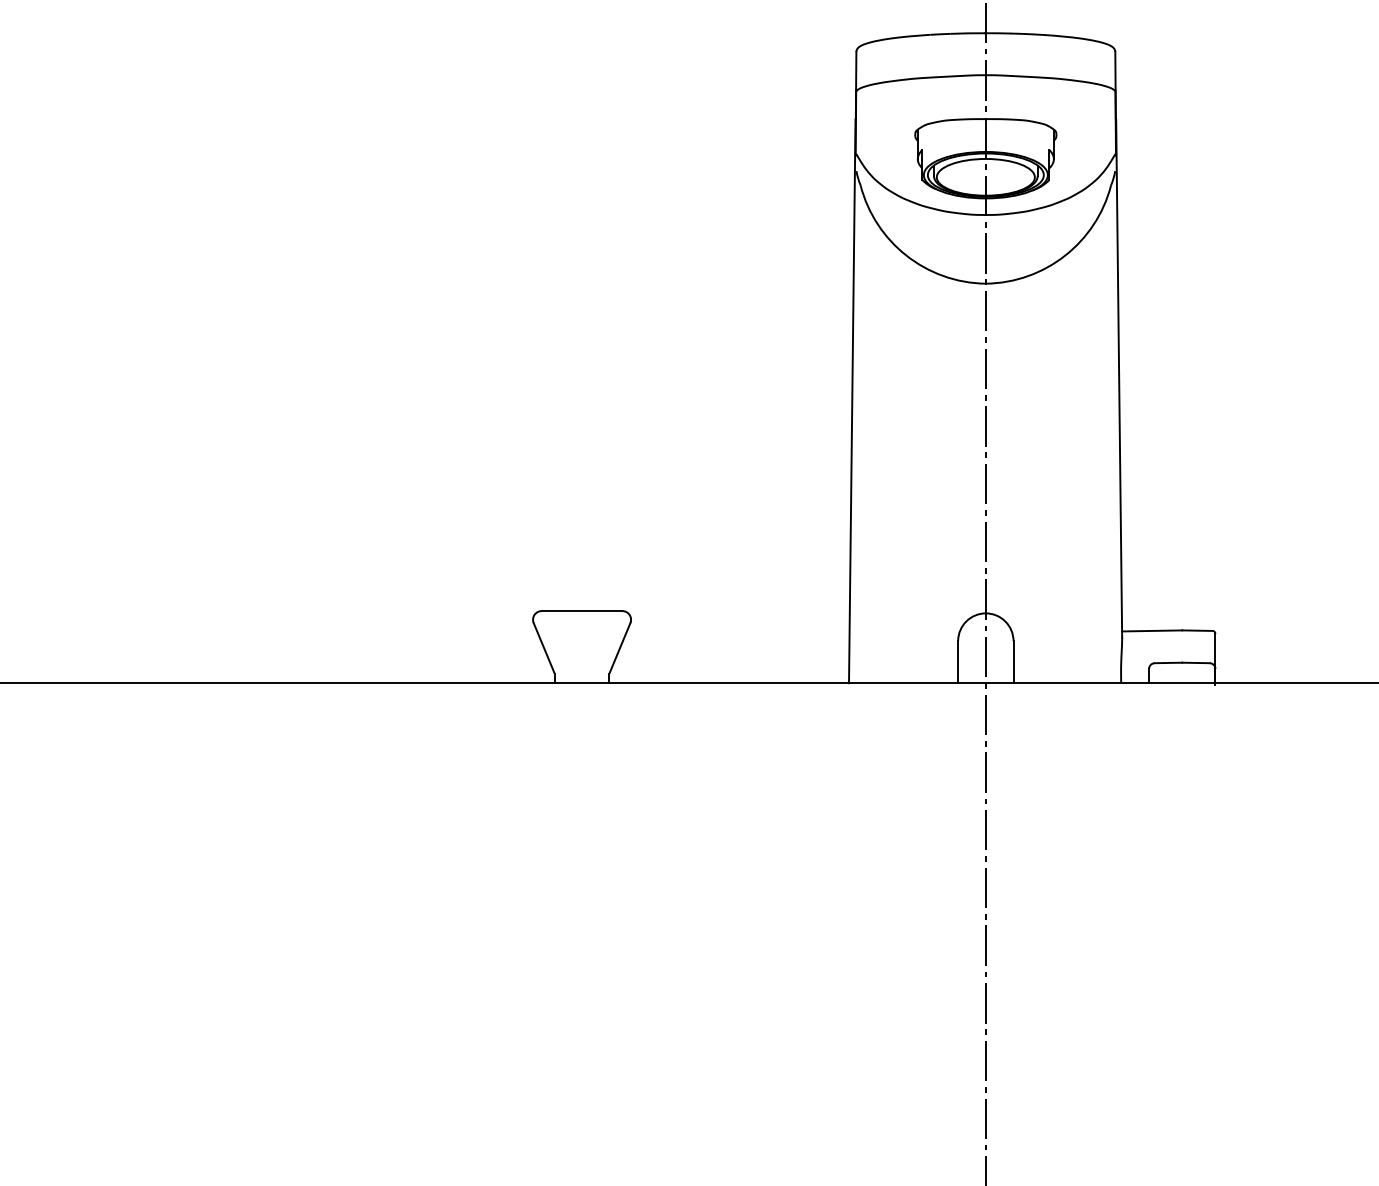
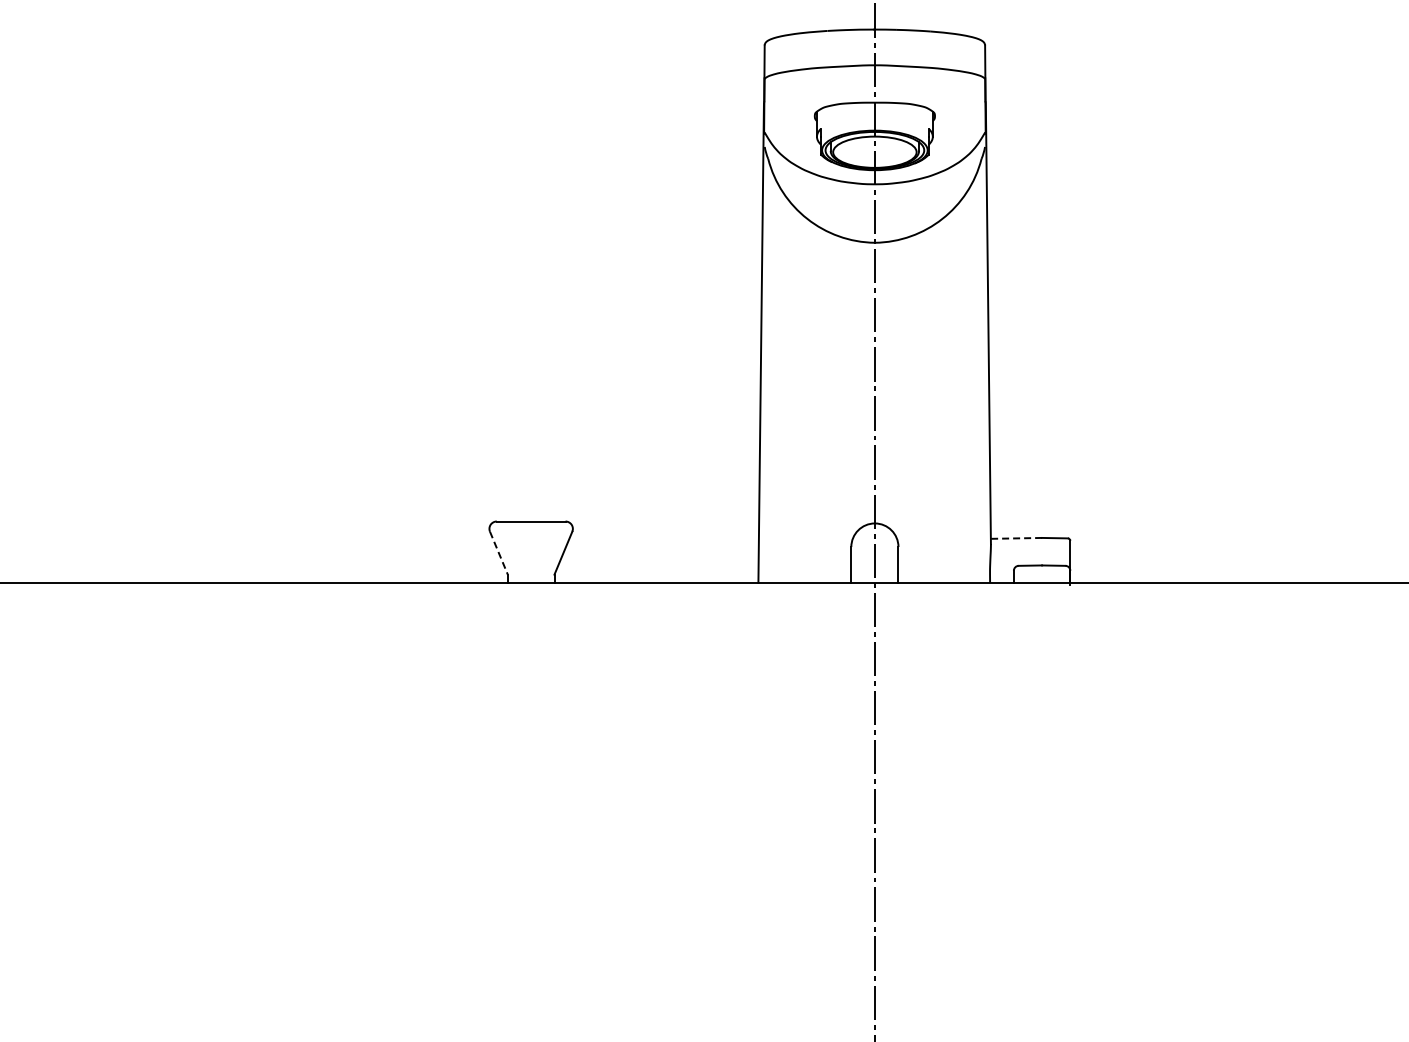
line: (1152, 631) -> (1016, 538), solid -> dashed
line: (544, 648) -> (499, 553), solid -> dashed

